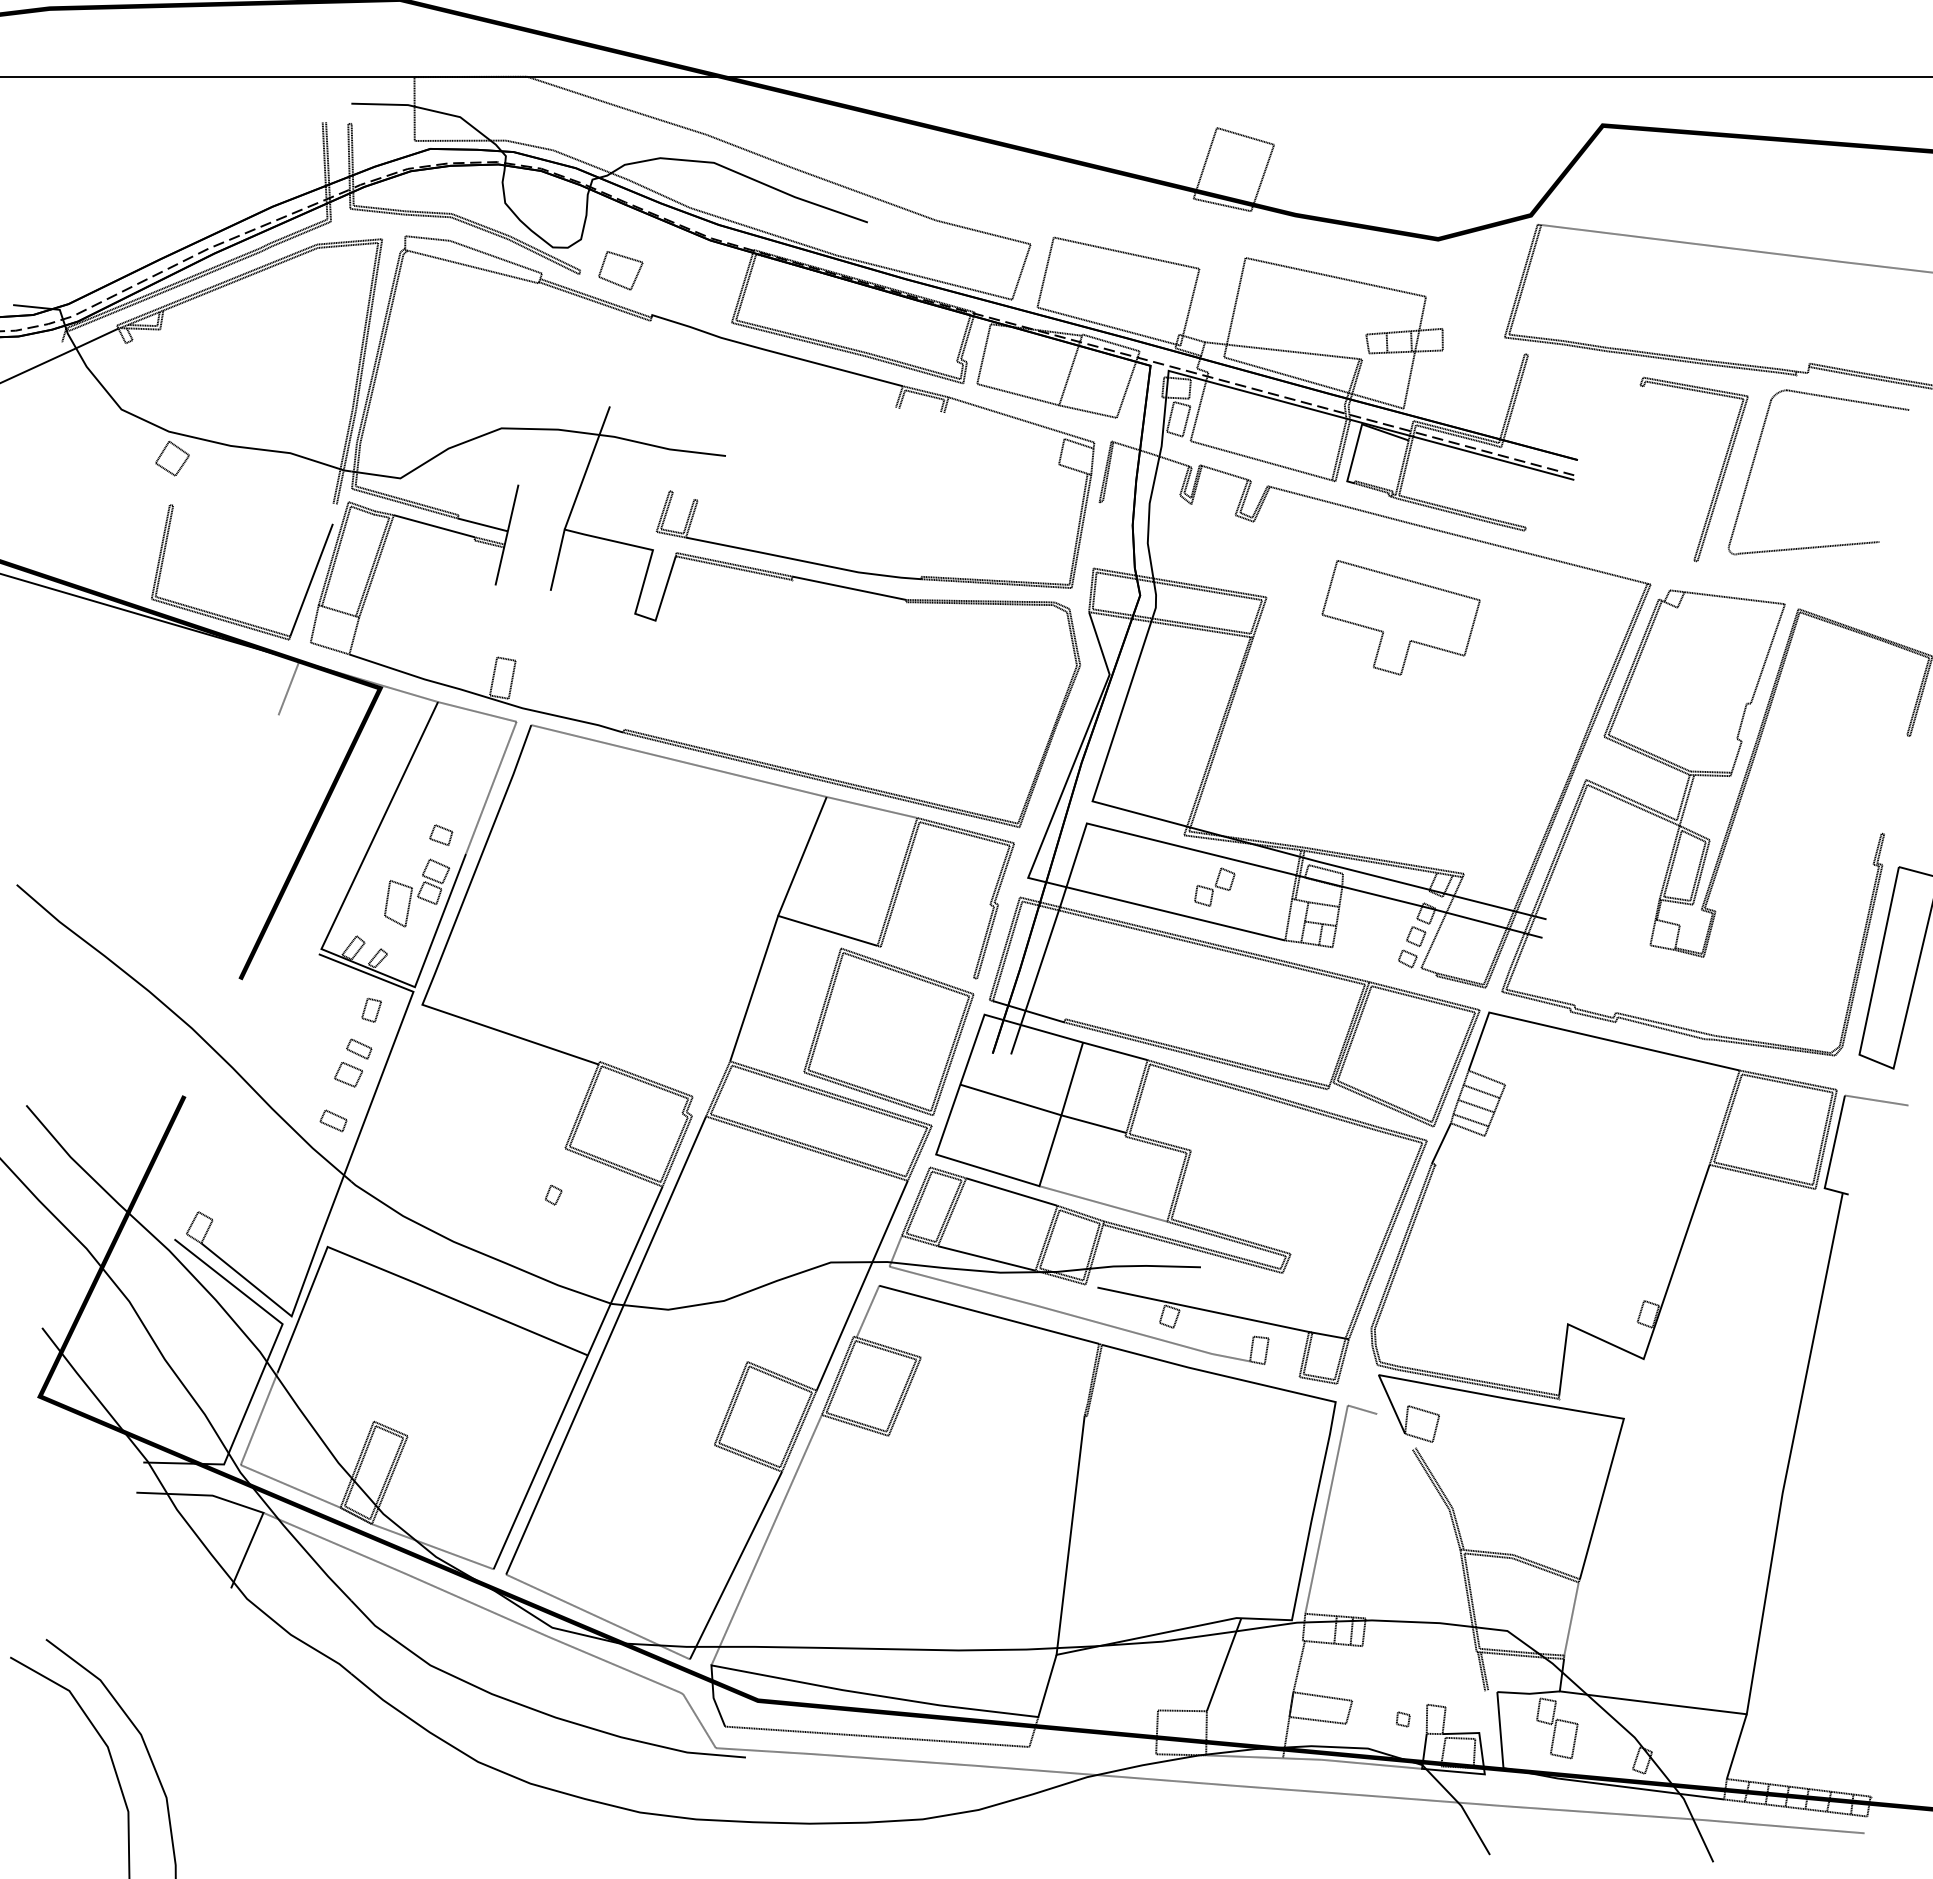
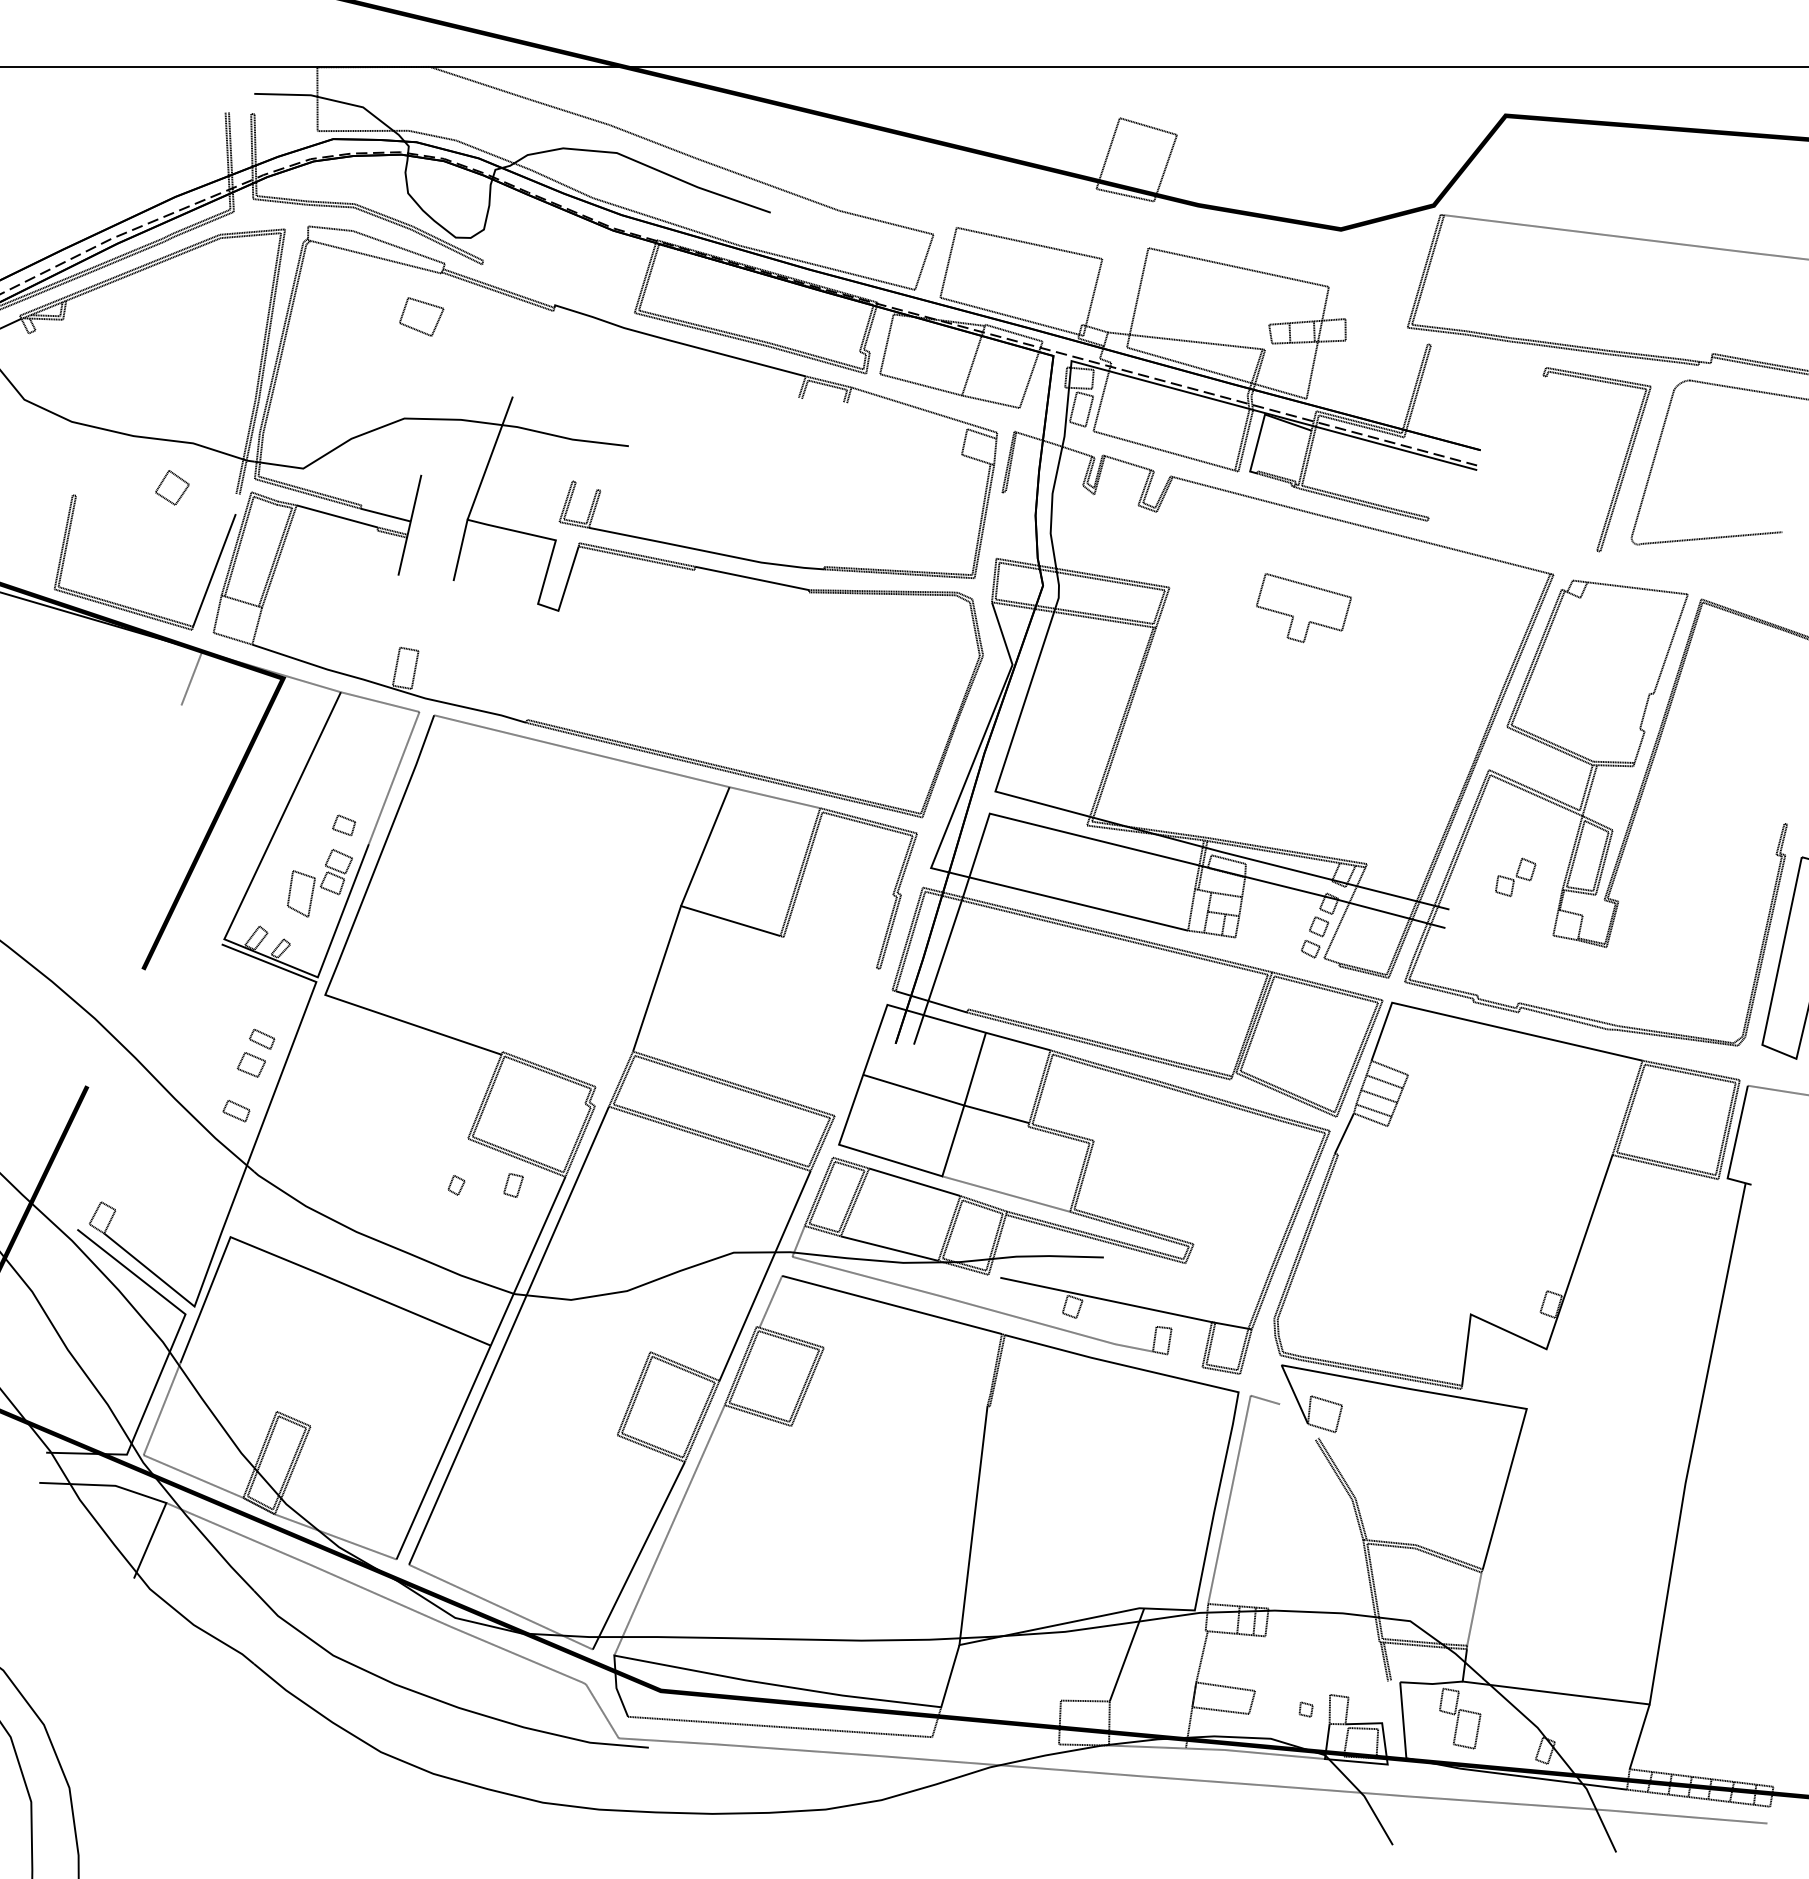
part: (620, 270) -> (421, 316), moved
part: (172, 458) -> (172, 487), moved
part: (1400, 617) -> (1303, 607), size x0.6
part: (1214, 886) -> (1515, 876), moved
part: (371, 1009) -> (513, 1184), moved
part: (888, 1031) -> (791, 1021), removed

